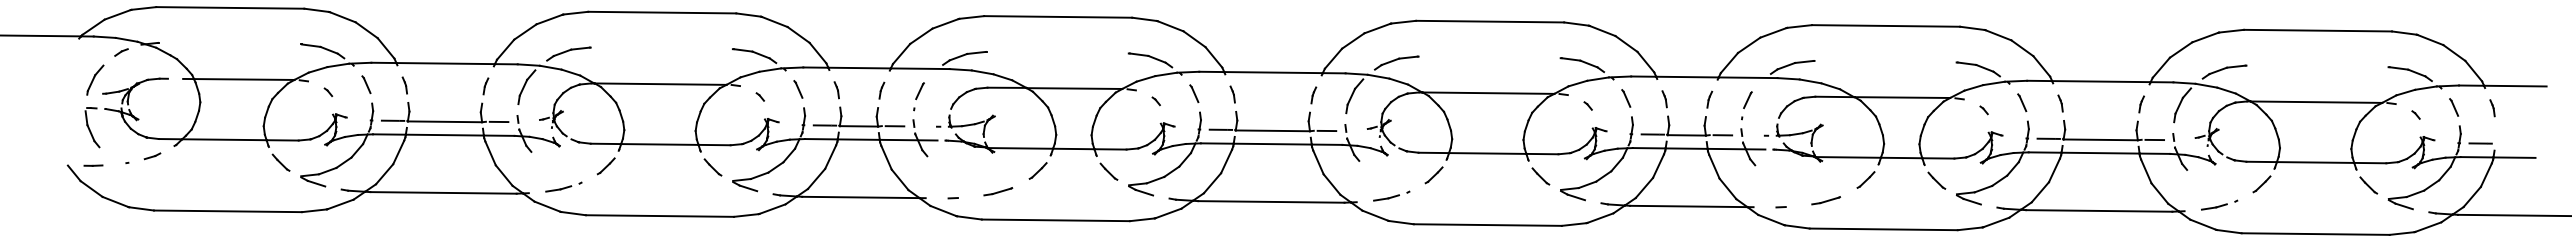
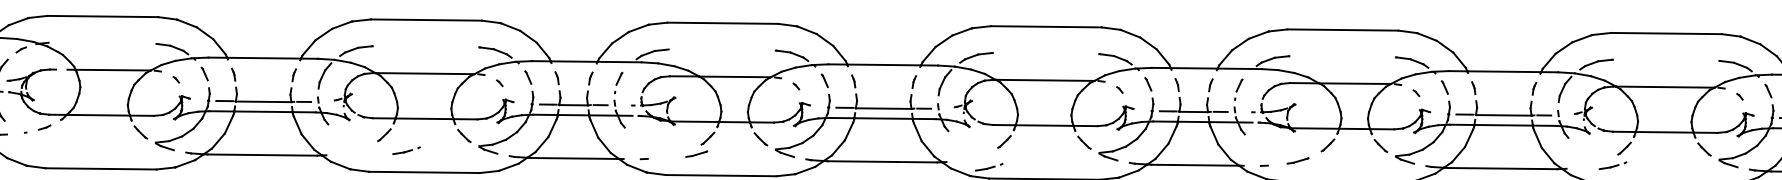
part: (563, 186) -> (406, 150), moved
line: (998, 191) -> (696, 154), moved
part: (1391, 195) -> (989, 166), moved
part: (2219, 204) -> (1612, 165), moved

